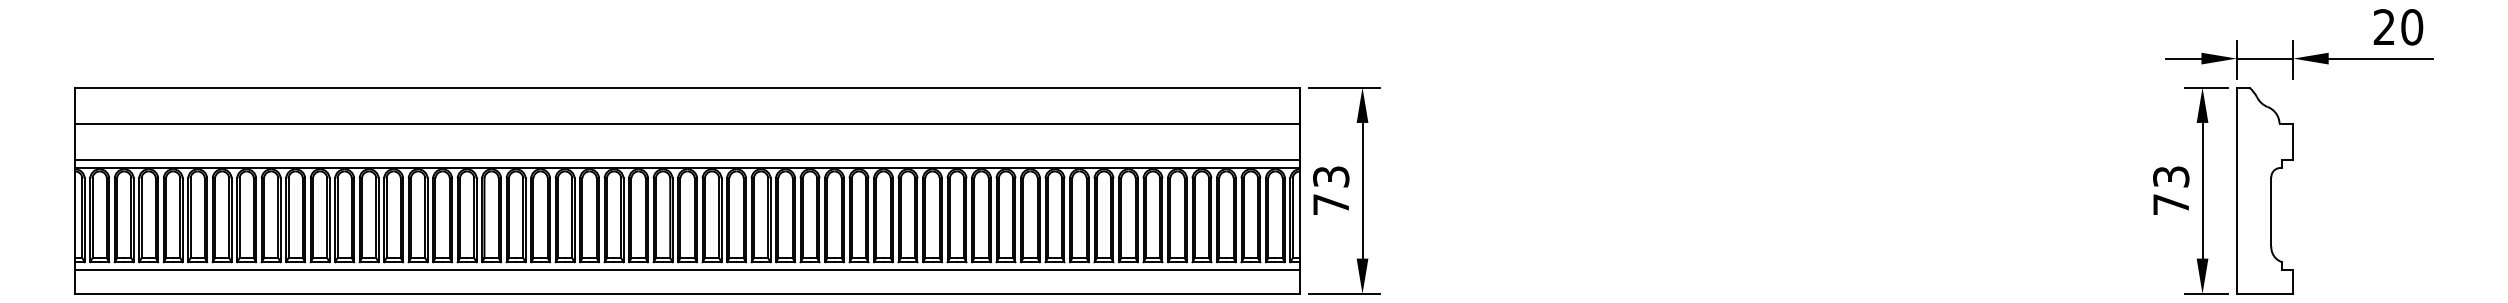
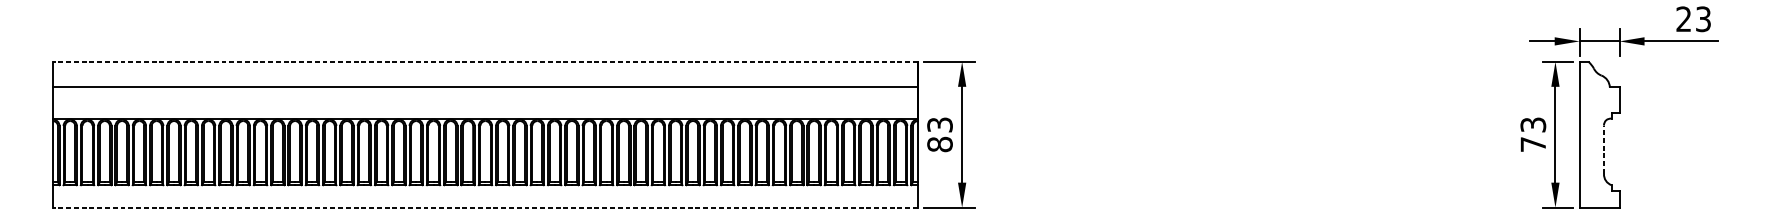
text: (2412, 27) -> (1703, 19), 20 -> 23
line: (687, 87) -> (485, 61), solid -> dashed
line: (687, 160) -> (485, 113), removed
text: (1331, 204) -> (940, 144), 73 -> 83
line: (2271, 211) -> (1604, 149), solid -> dashed
line: (687, 270) -> (485, 191), removed
line: (687, 293) -> (485, 207), solid -> dashed

